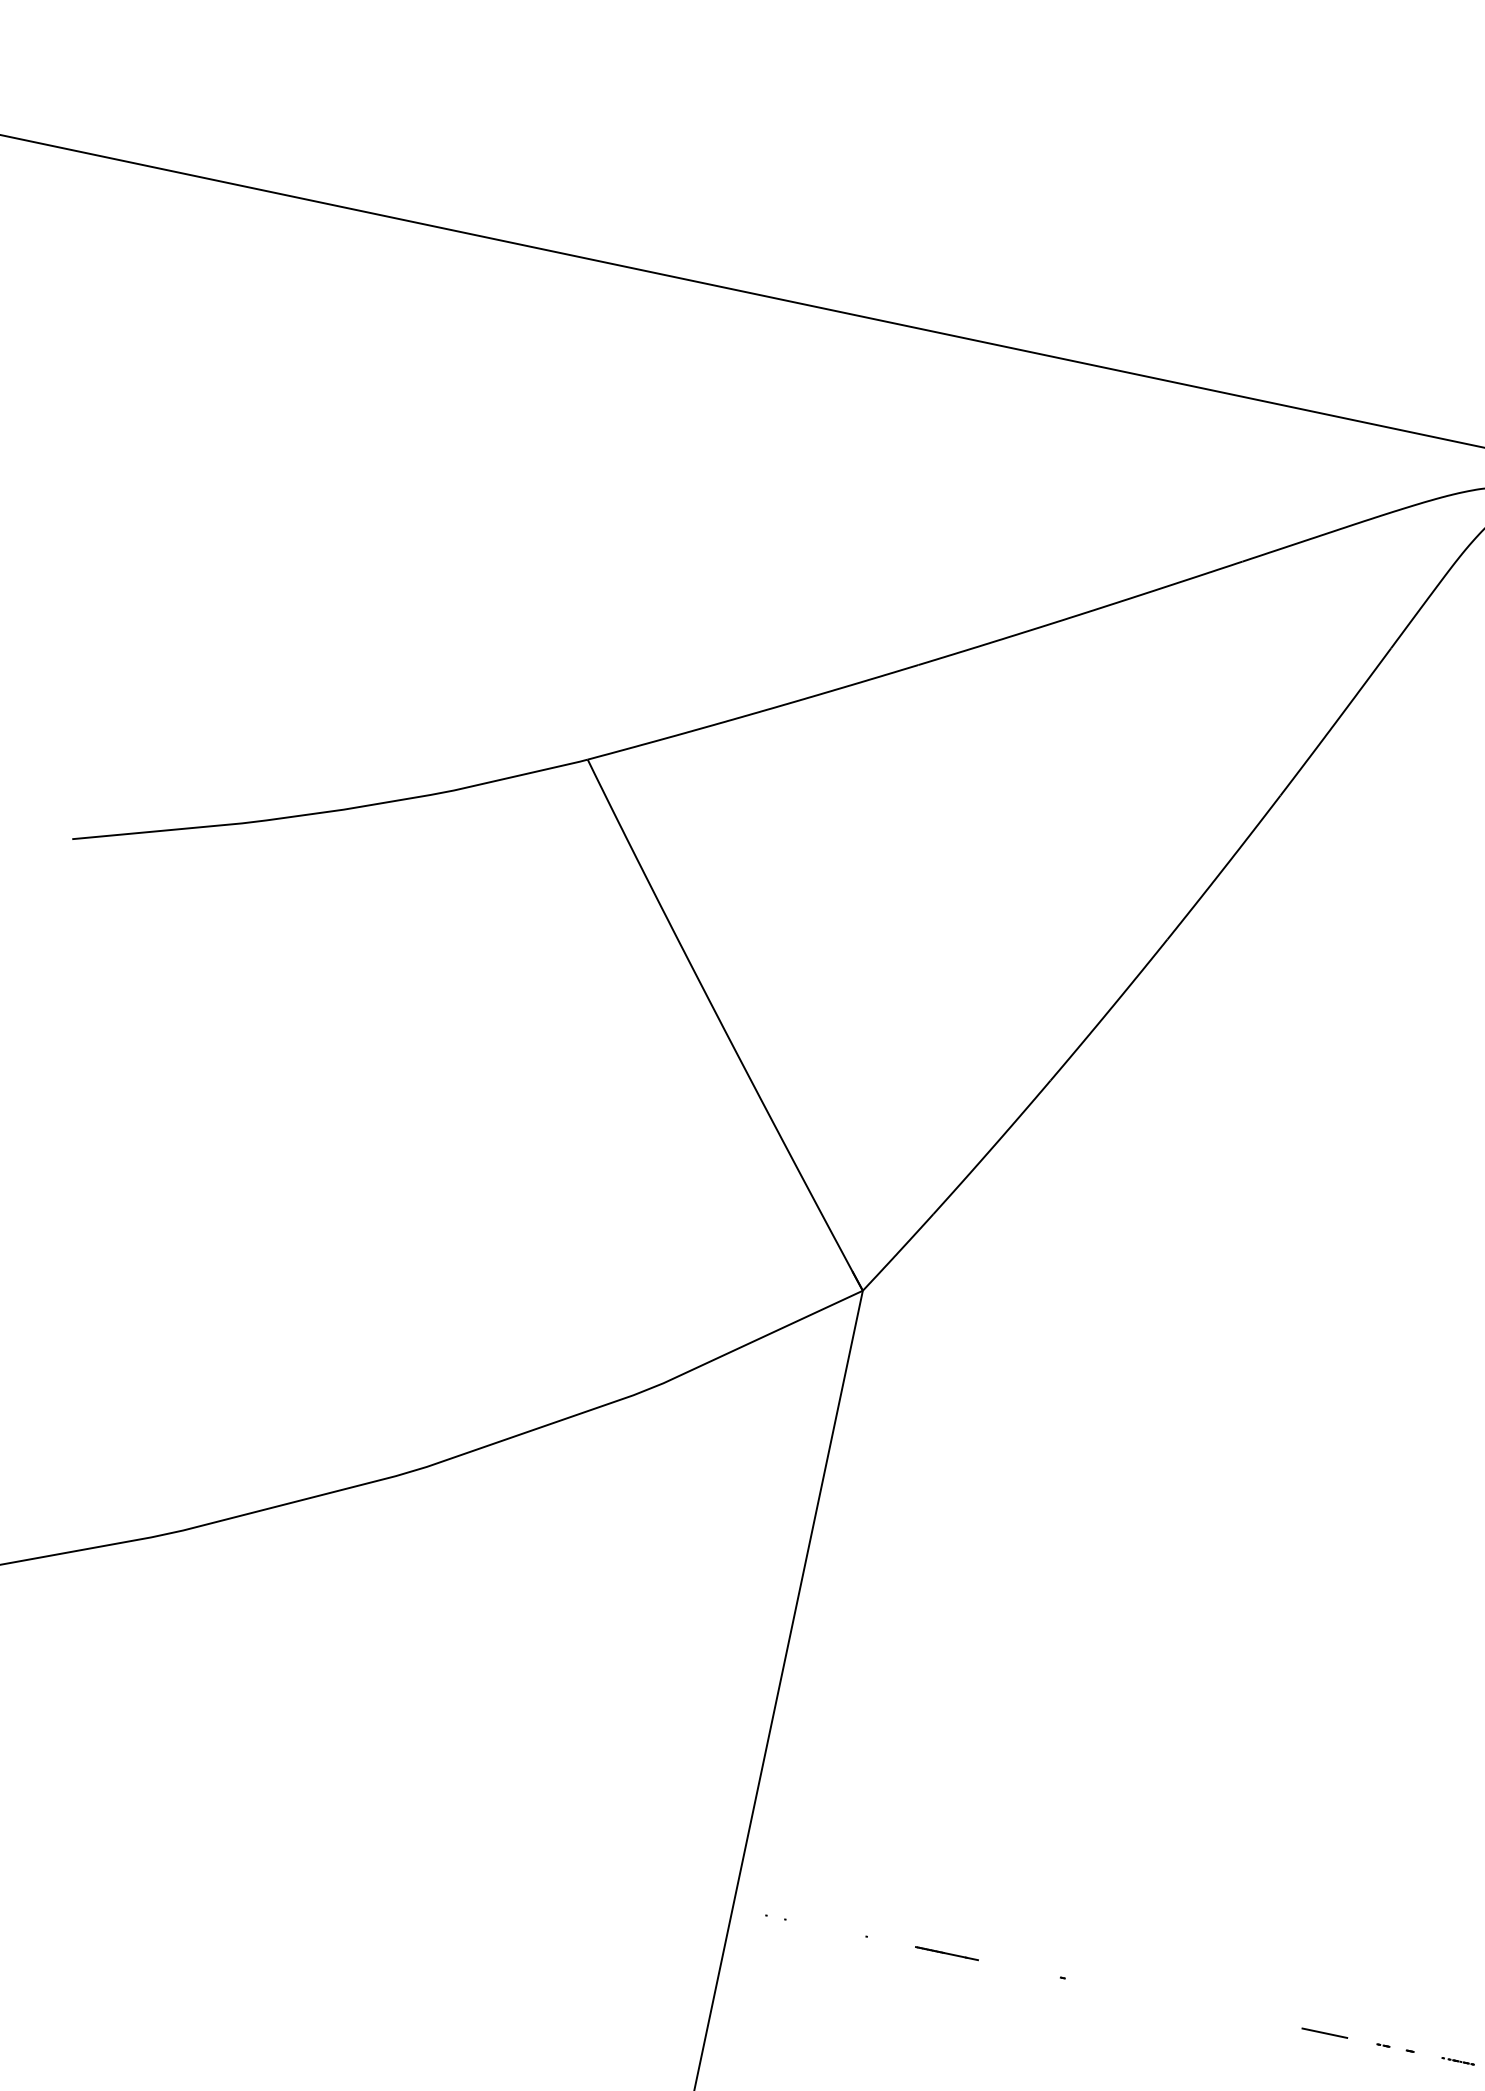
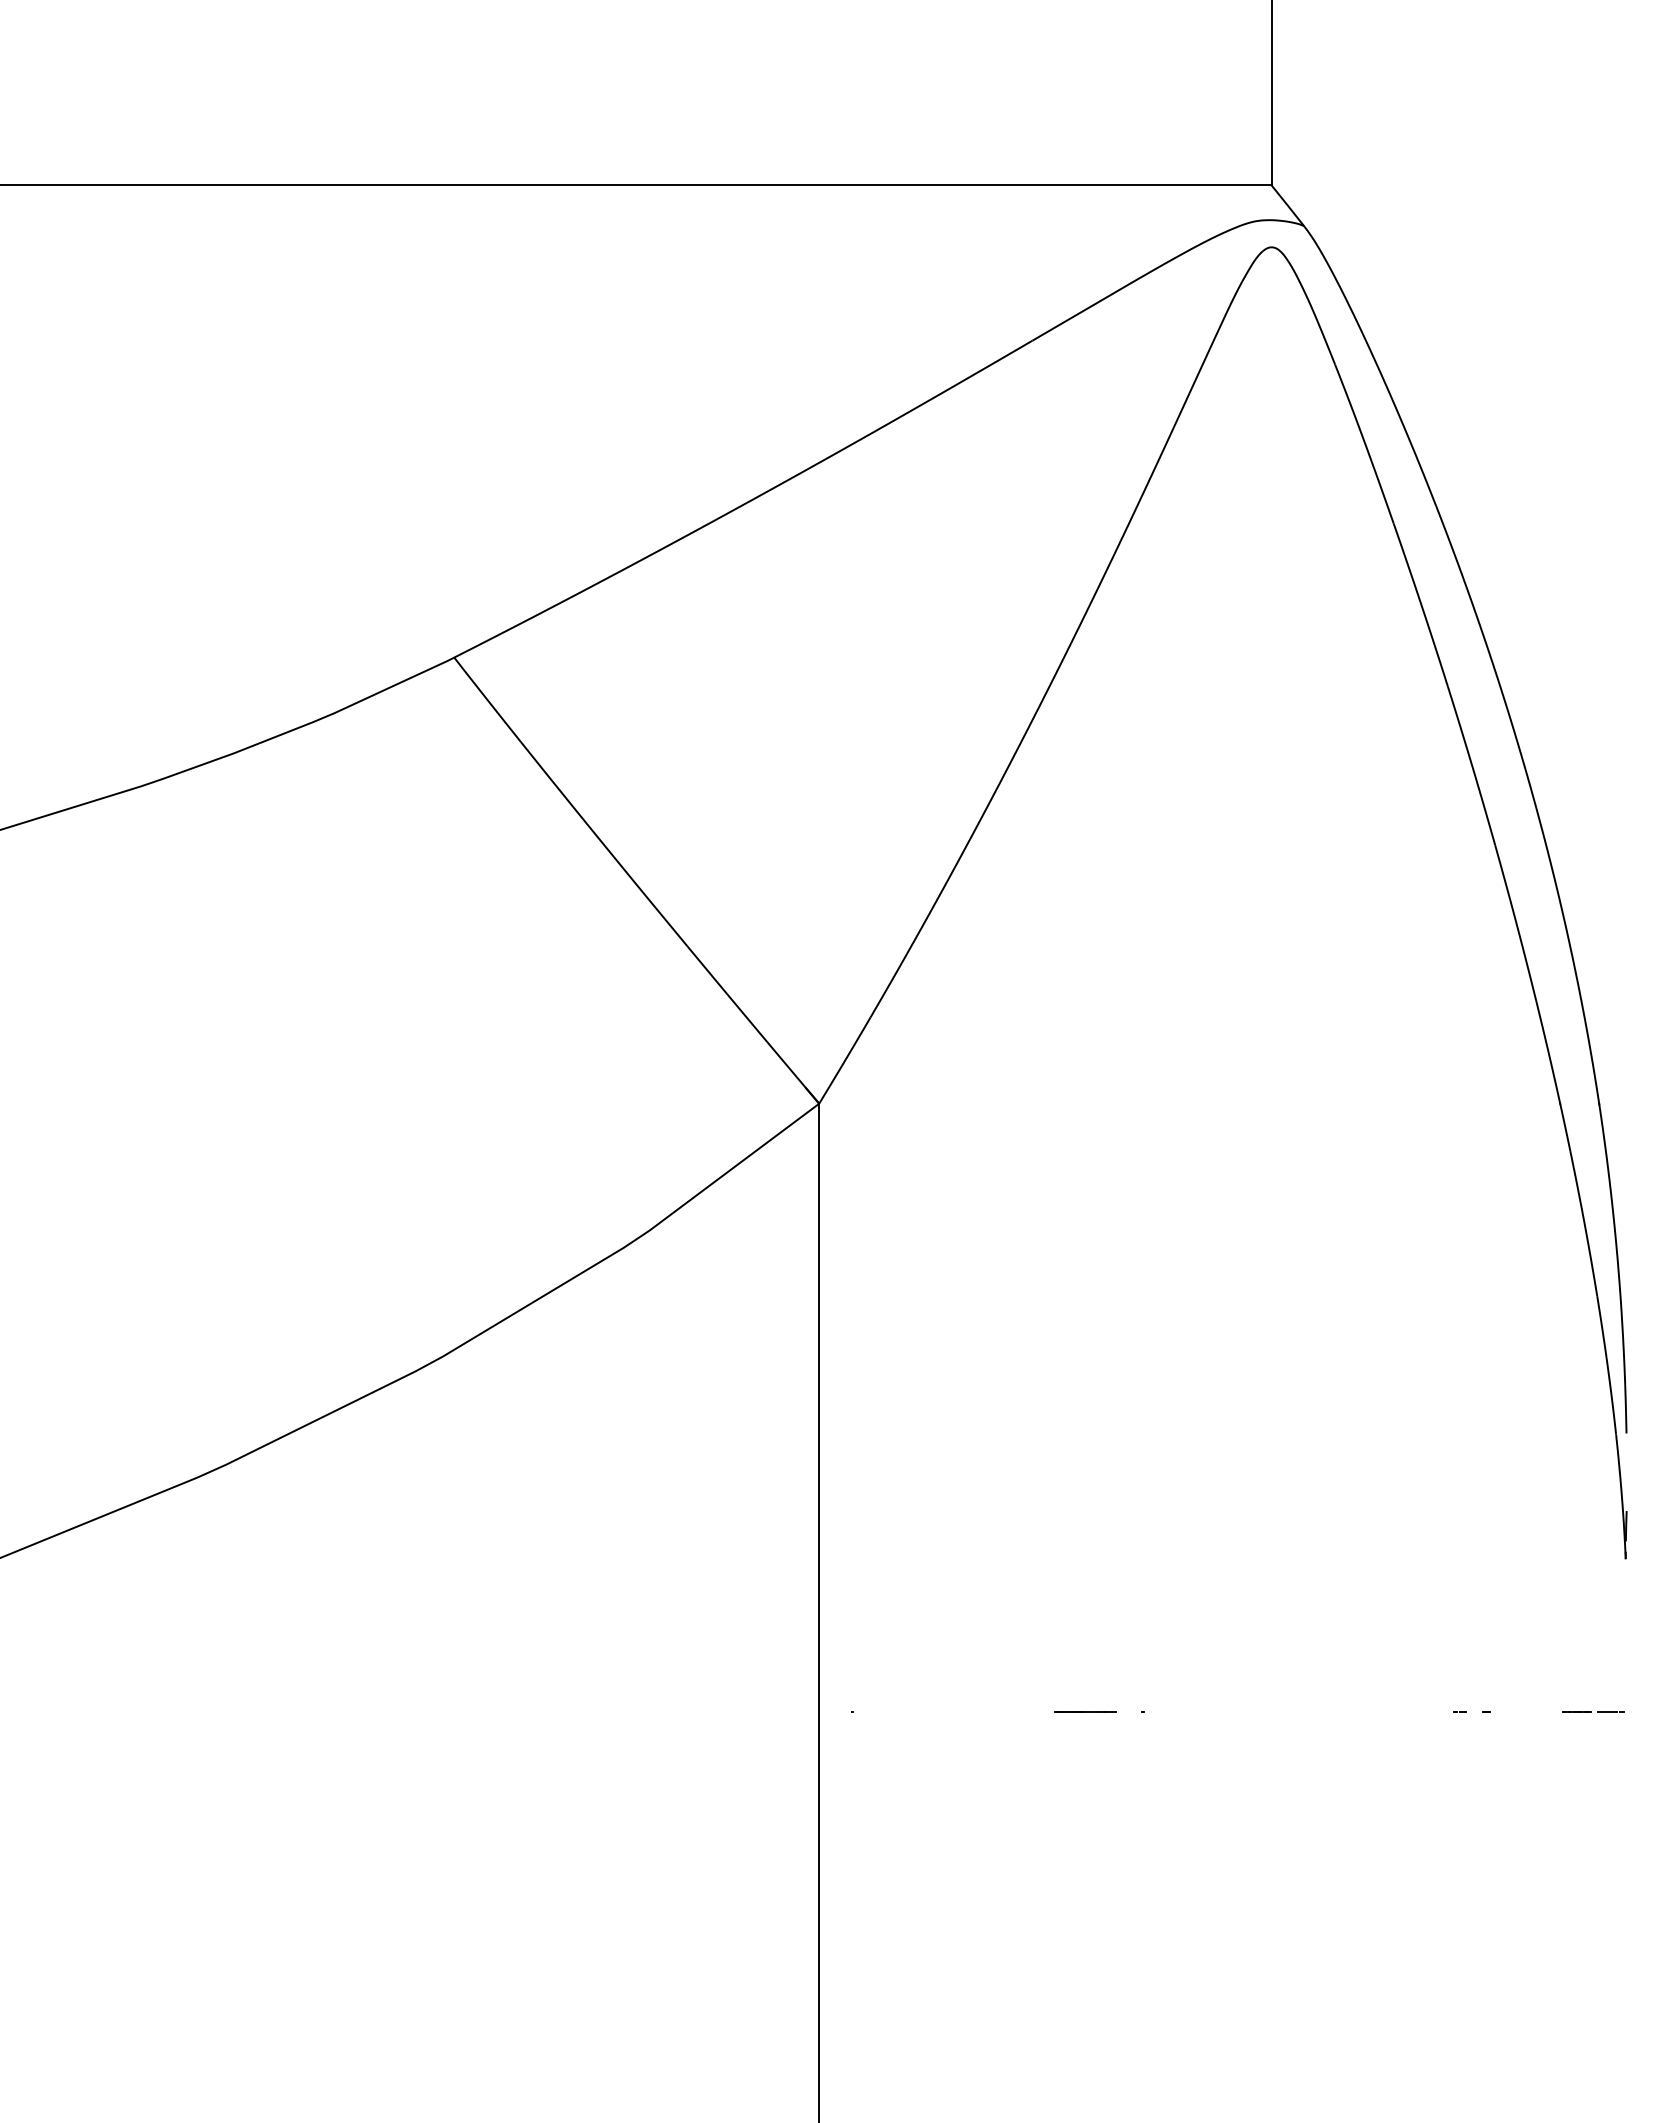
line: (947, 1953) -> (1085, 1711), moved
line: (1325, 2032) -> (1402, 1711), removed
line: (1457, 2060) -> (1532, 1711), removed

